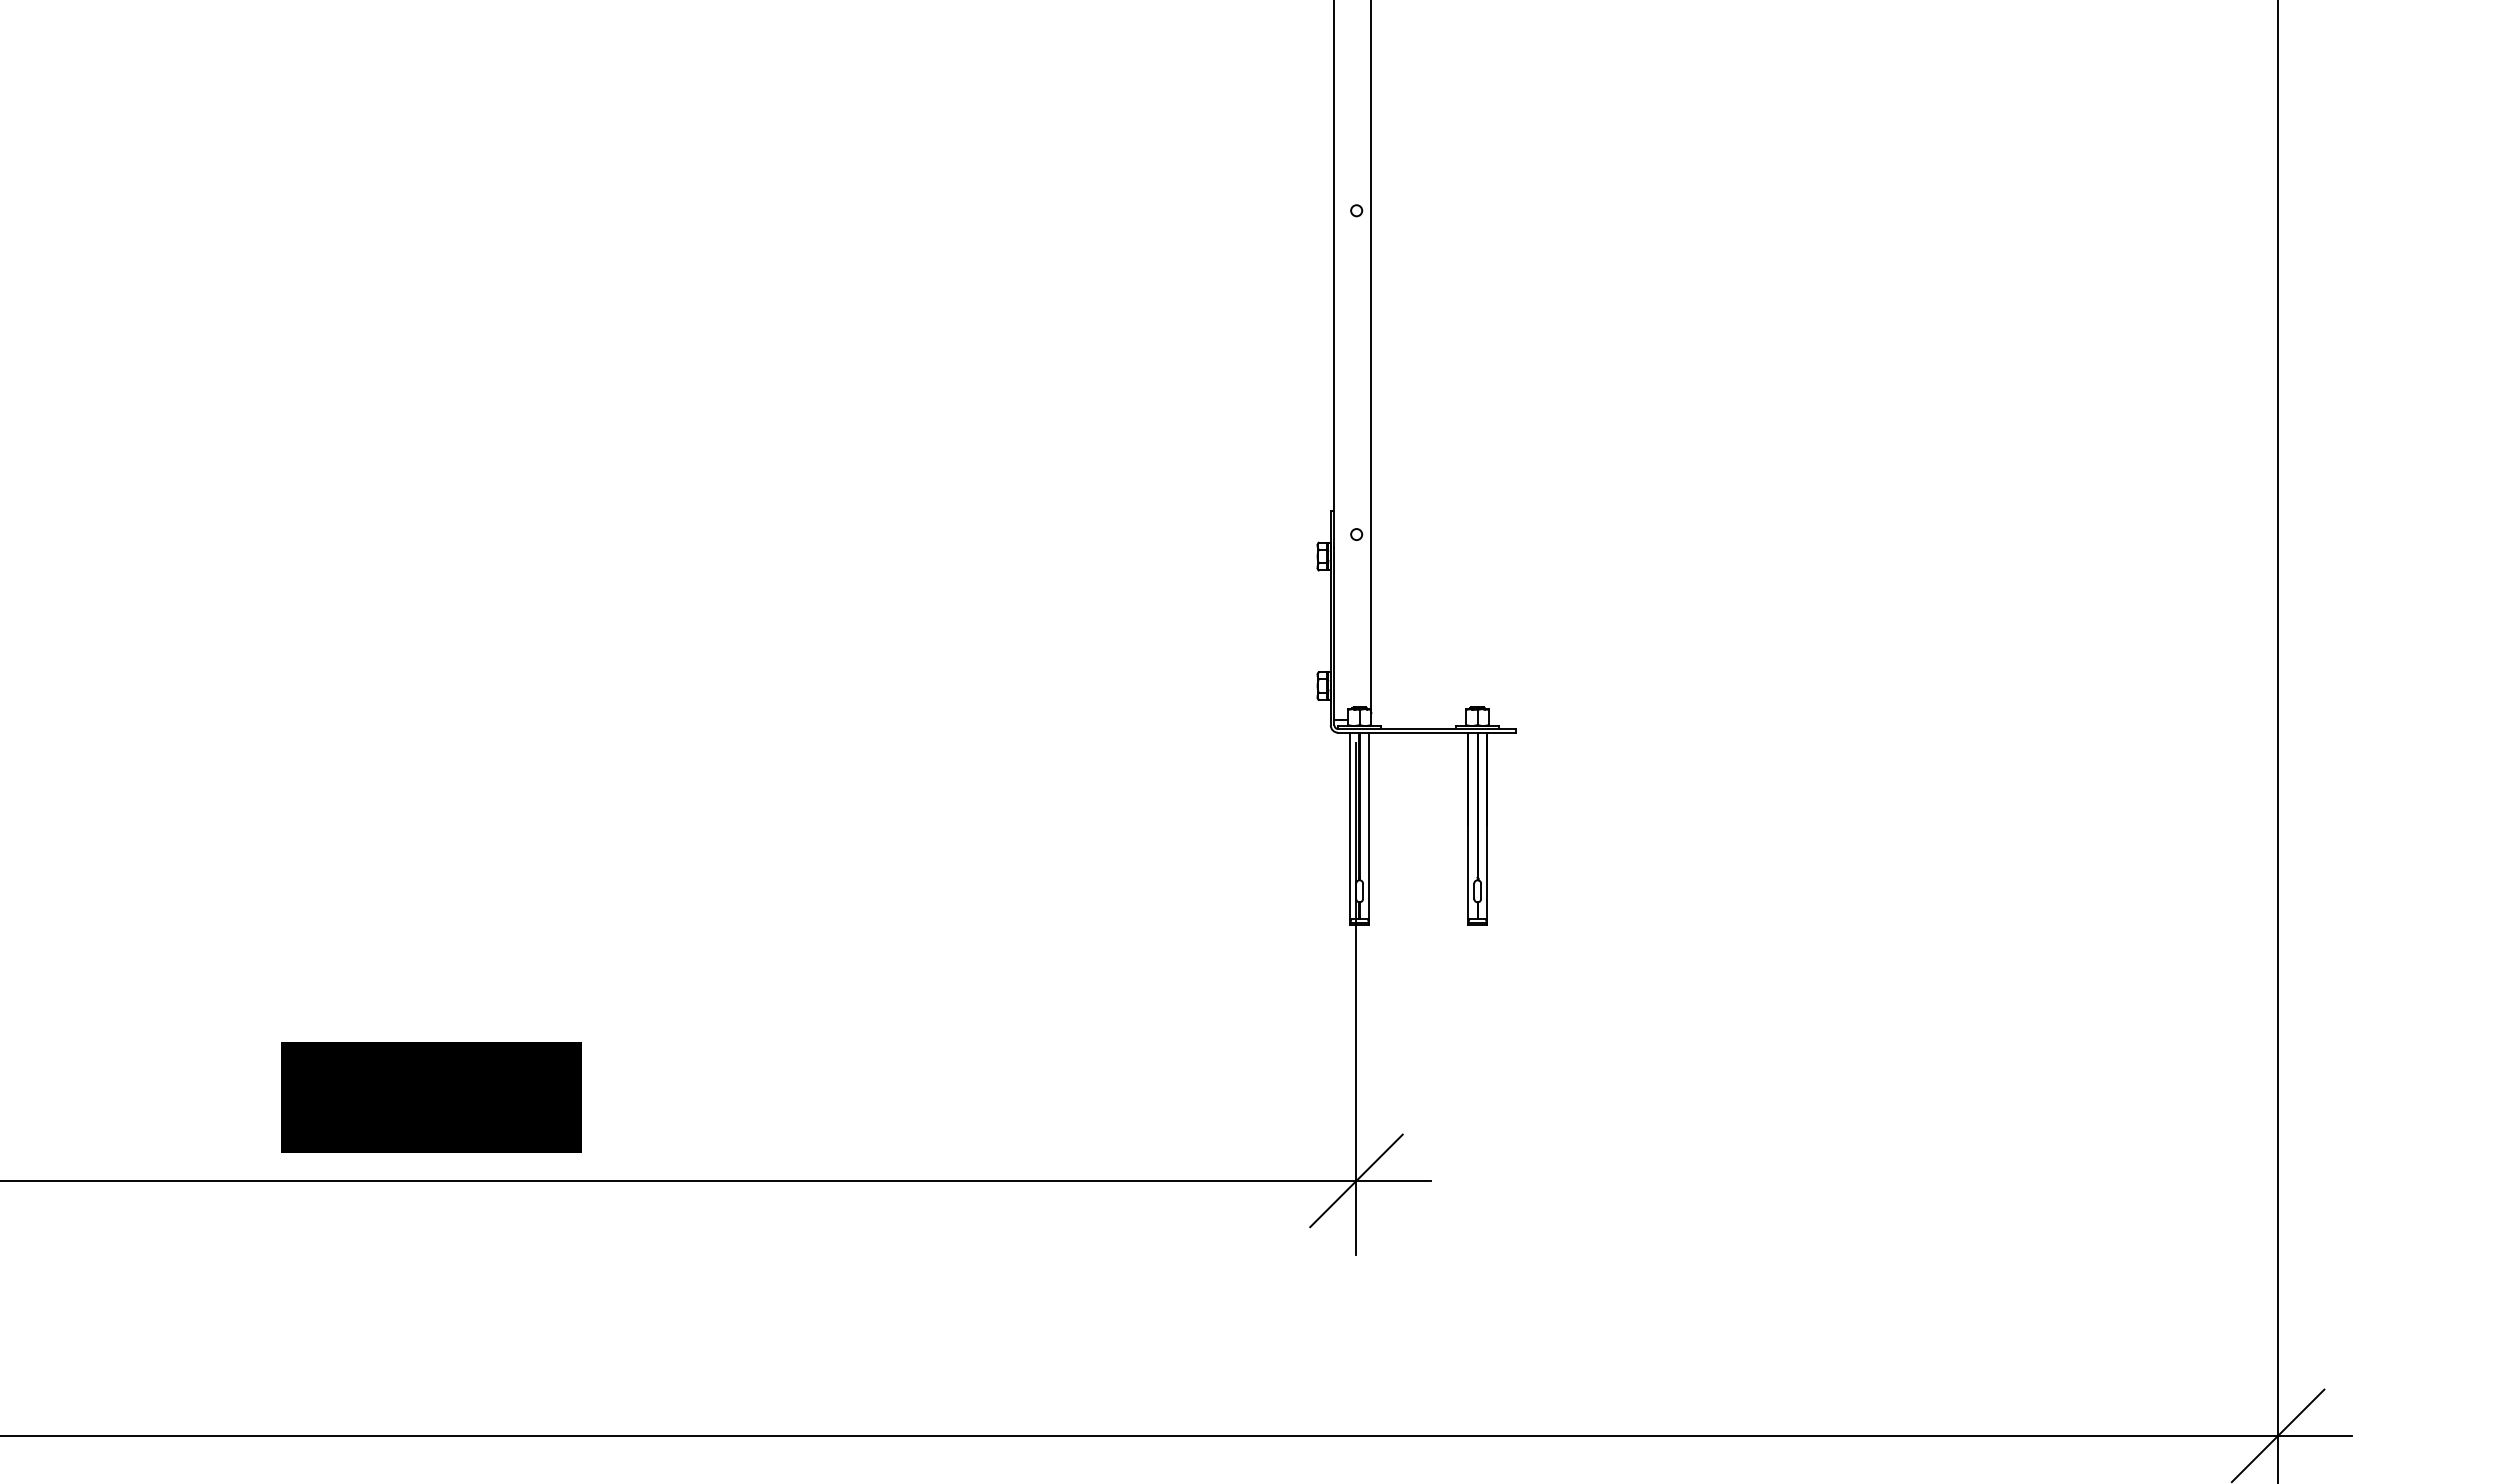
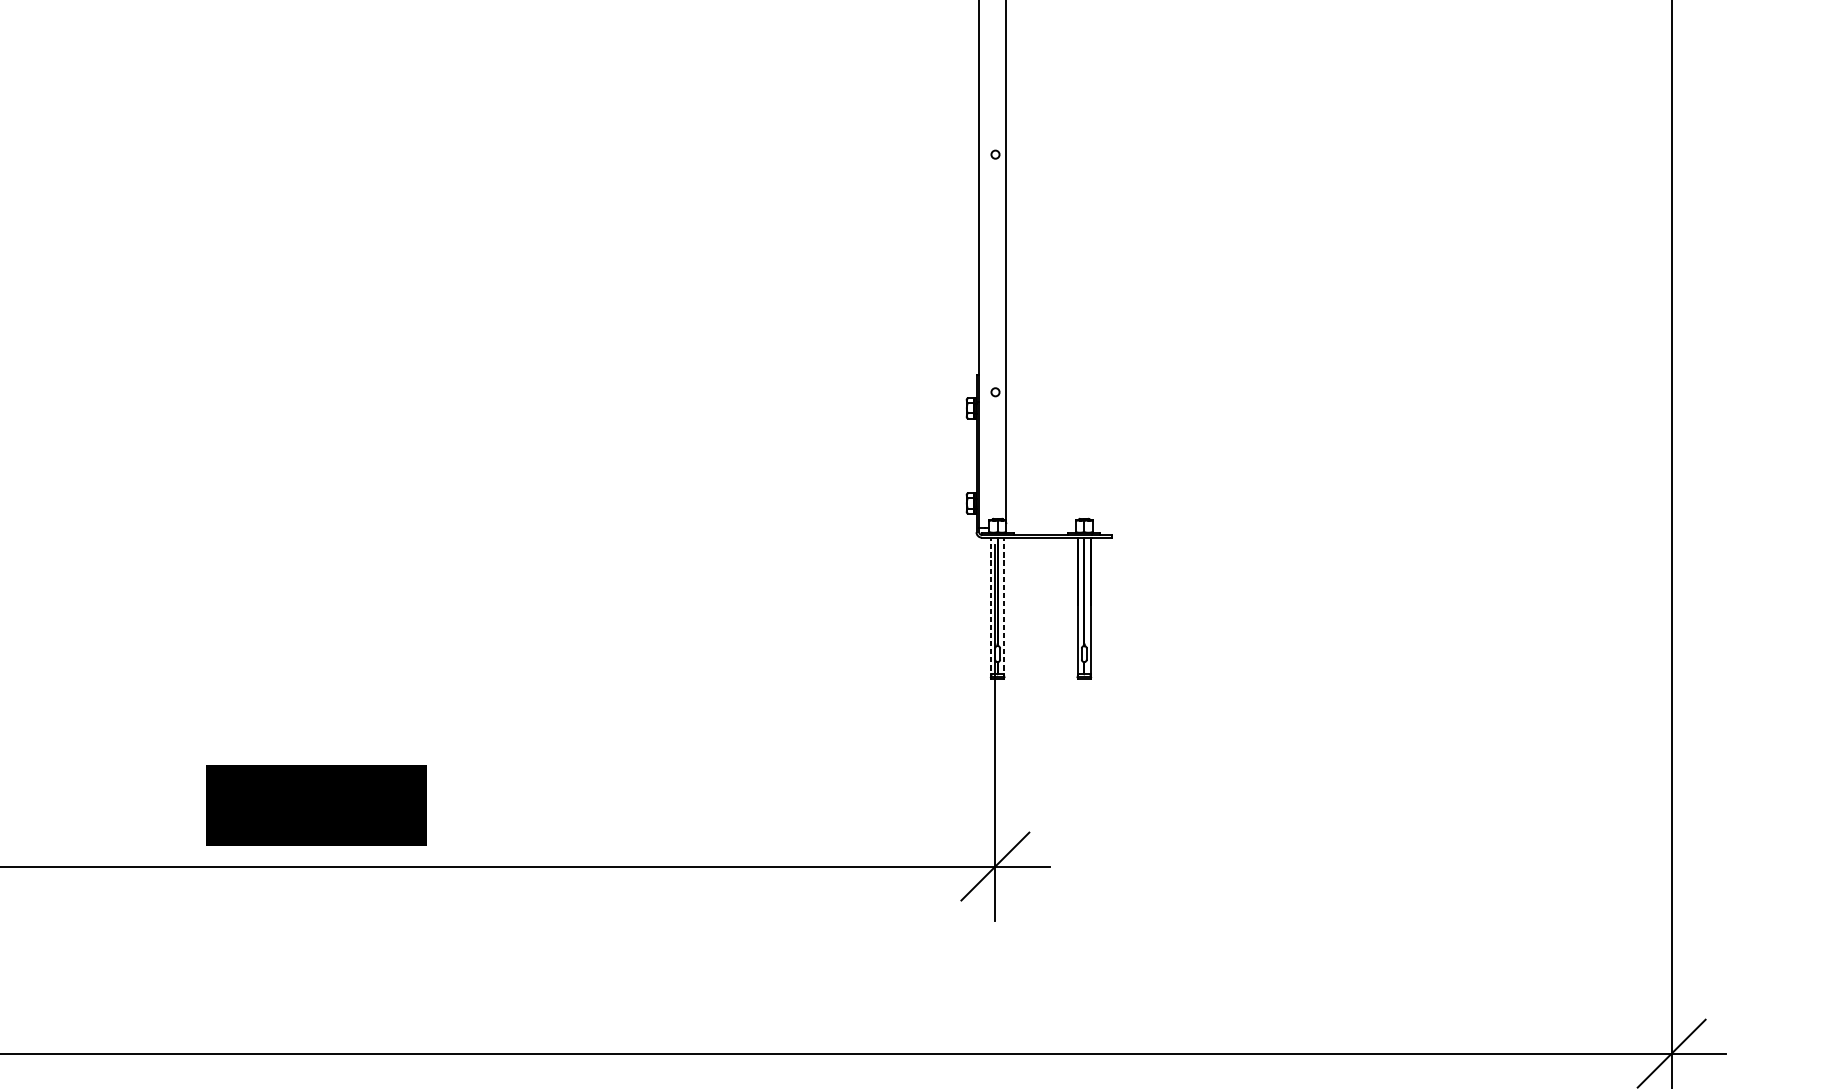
line: (1350, 828) -> (990, 607), solid -> dashed
line: (1368, 828) -> (1004, 607), solid -> dashed

